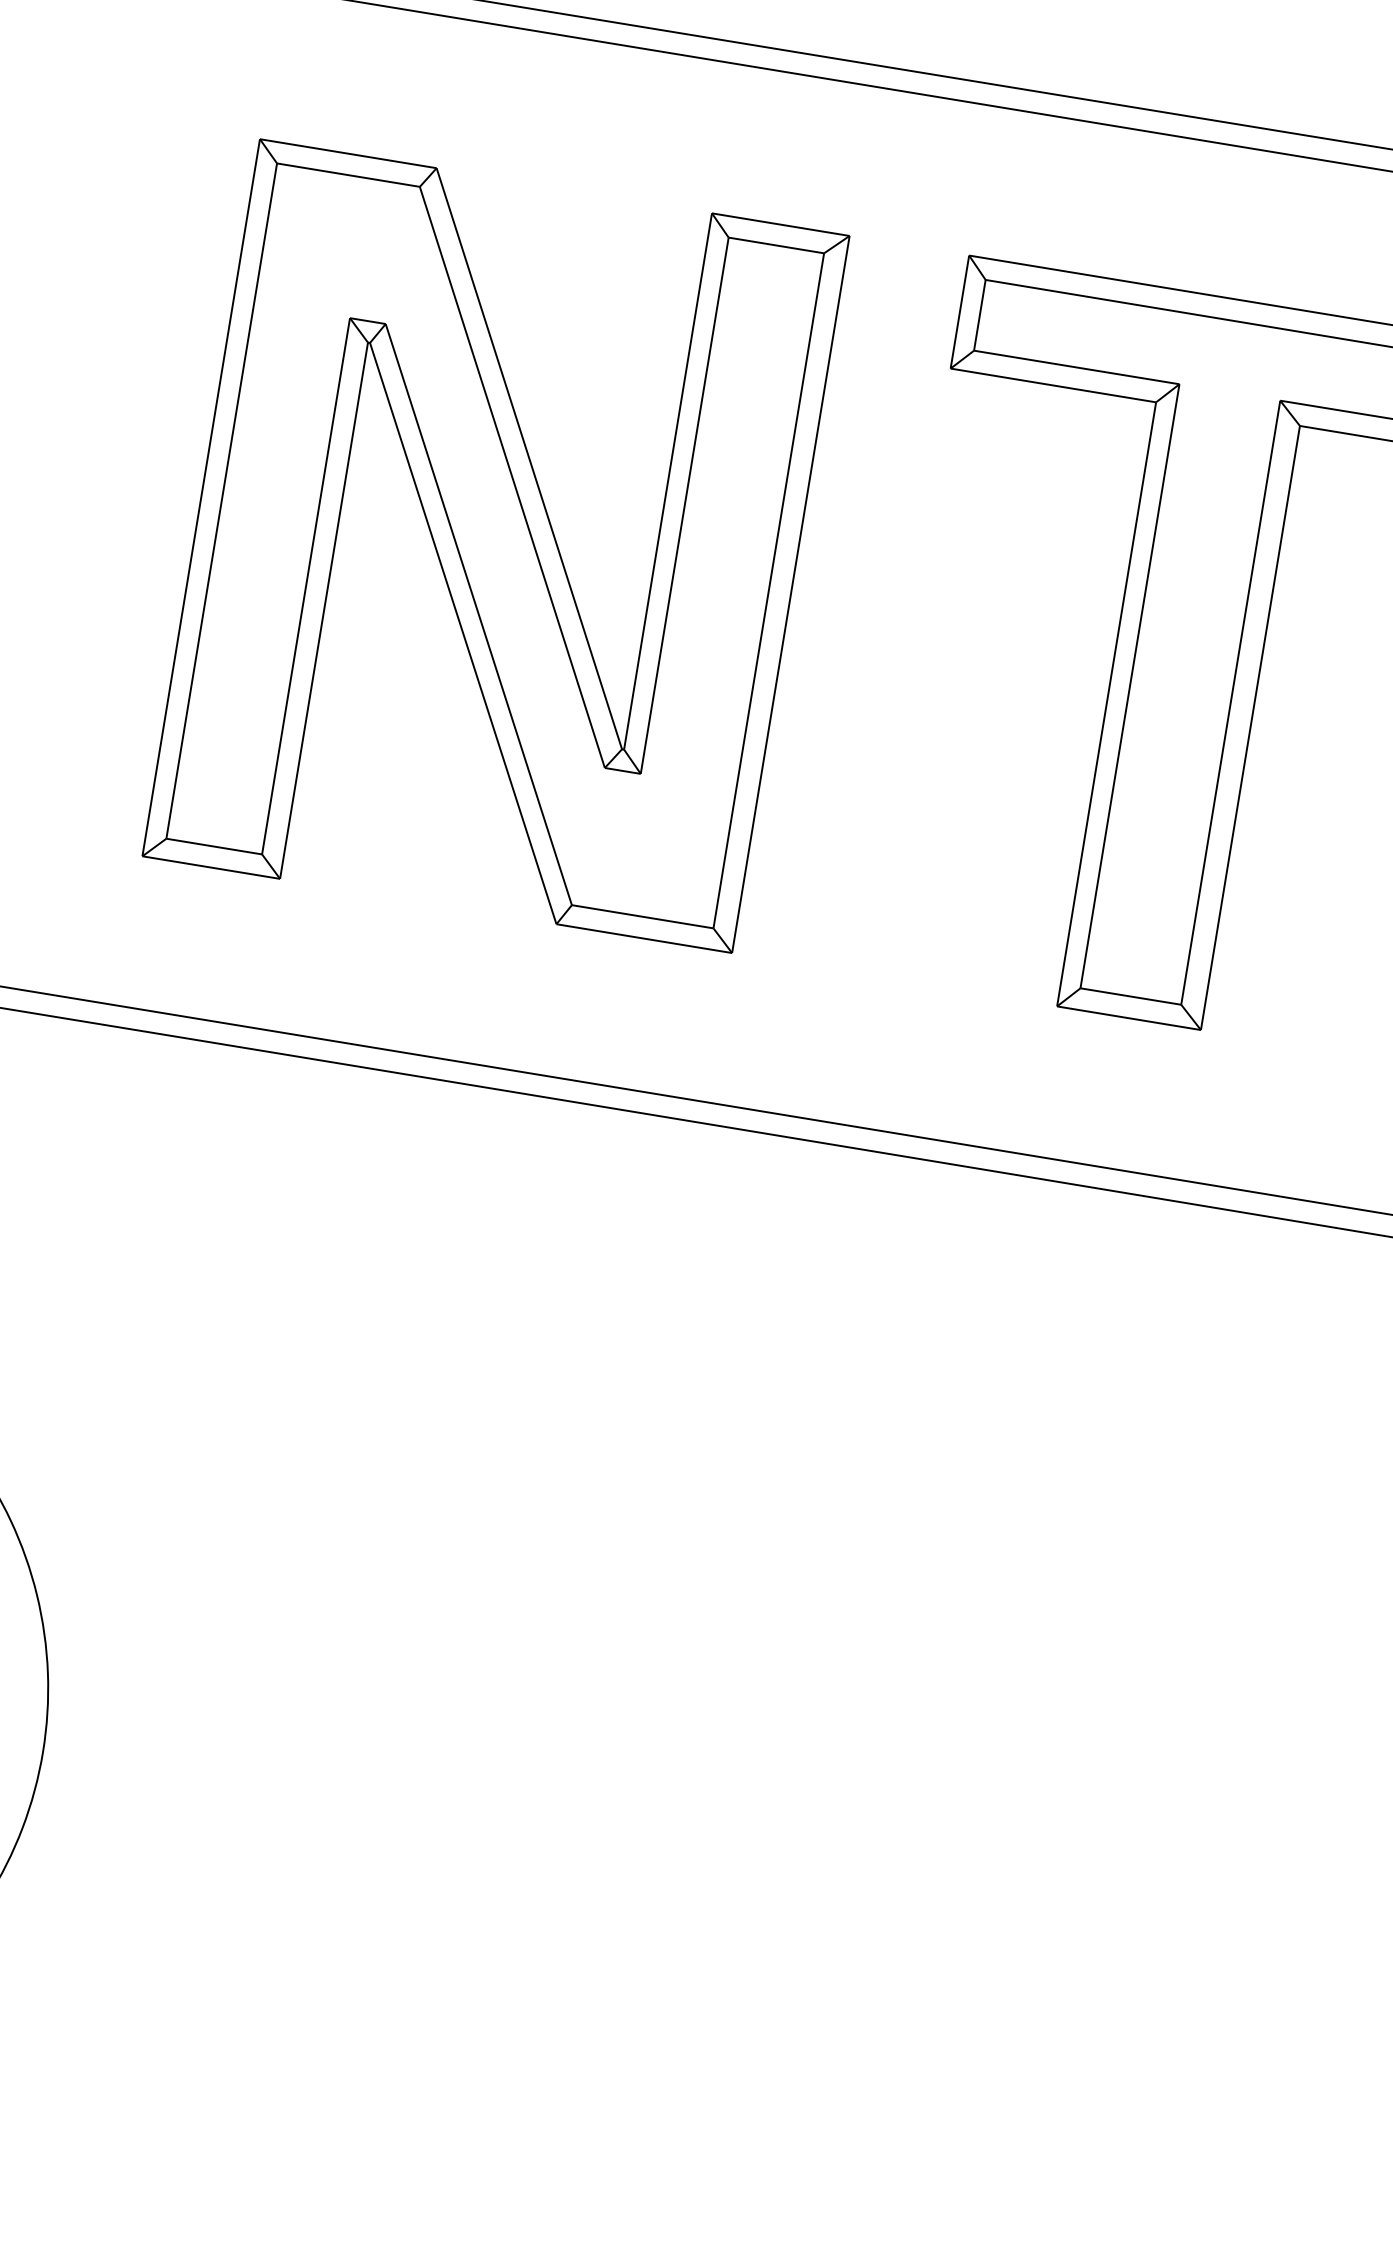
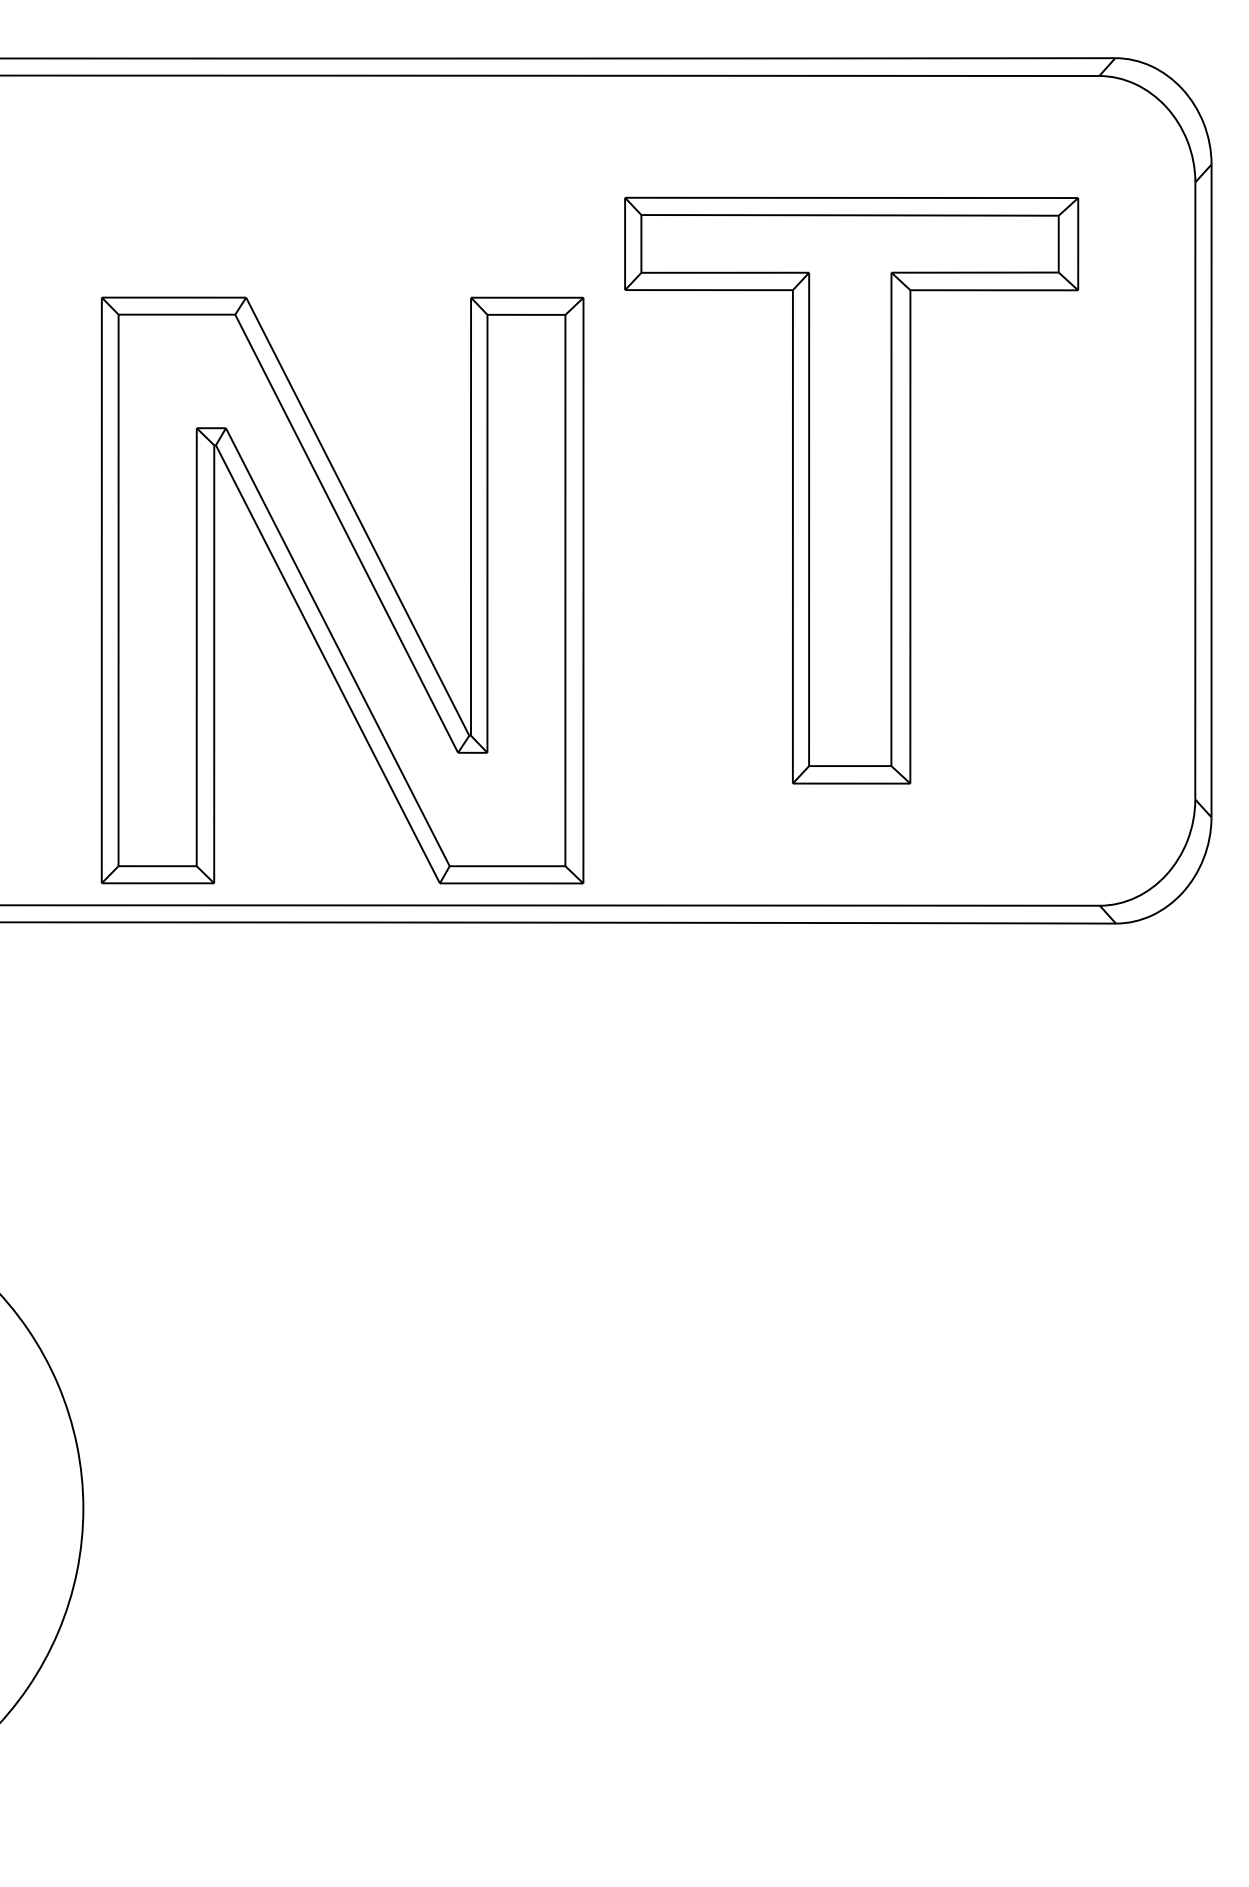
part: (495, 546) -> (342, 590), moved

